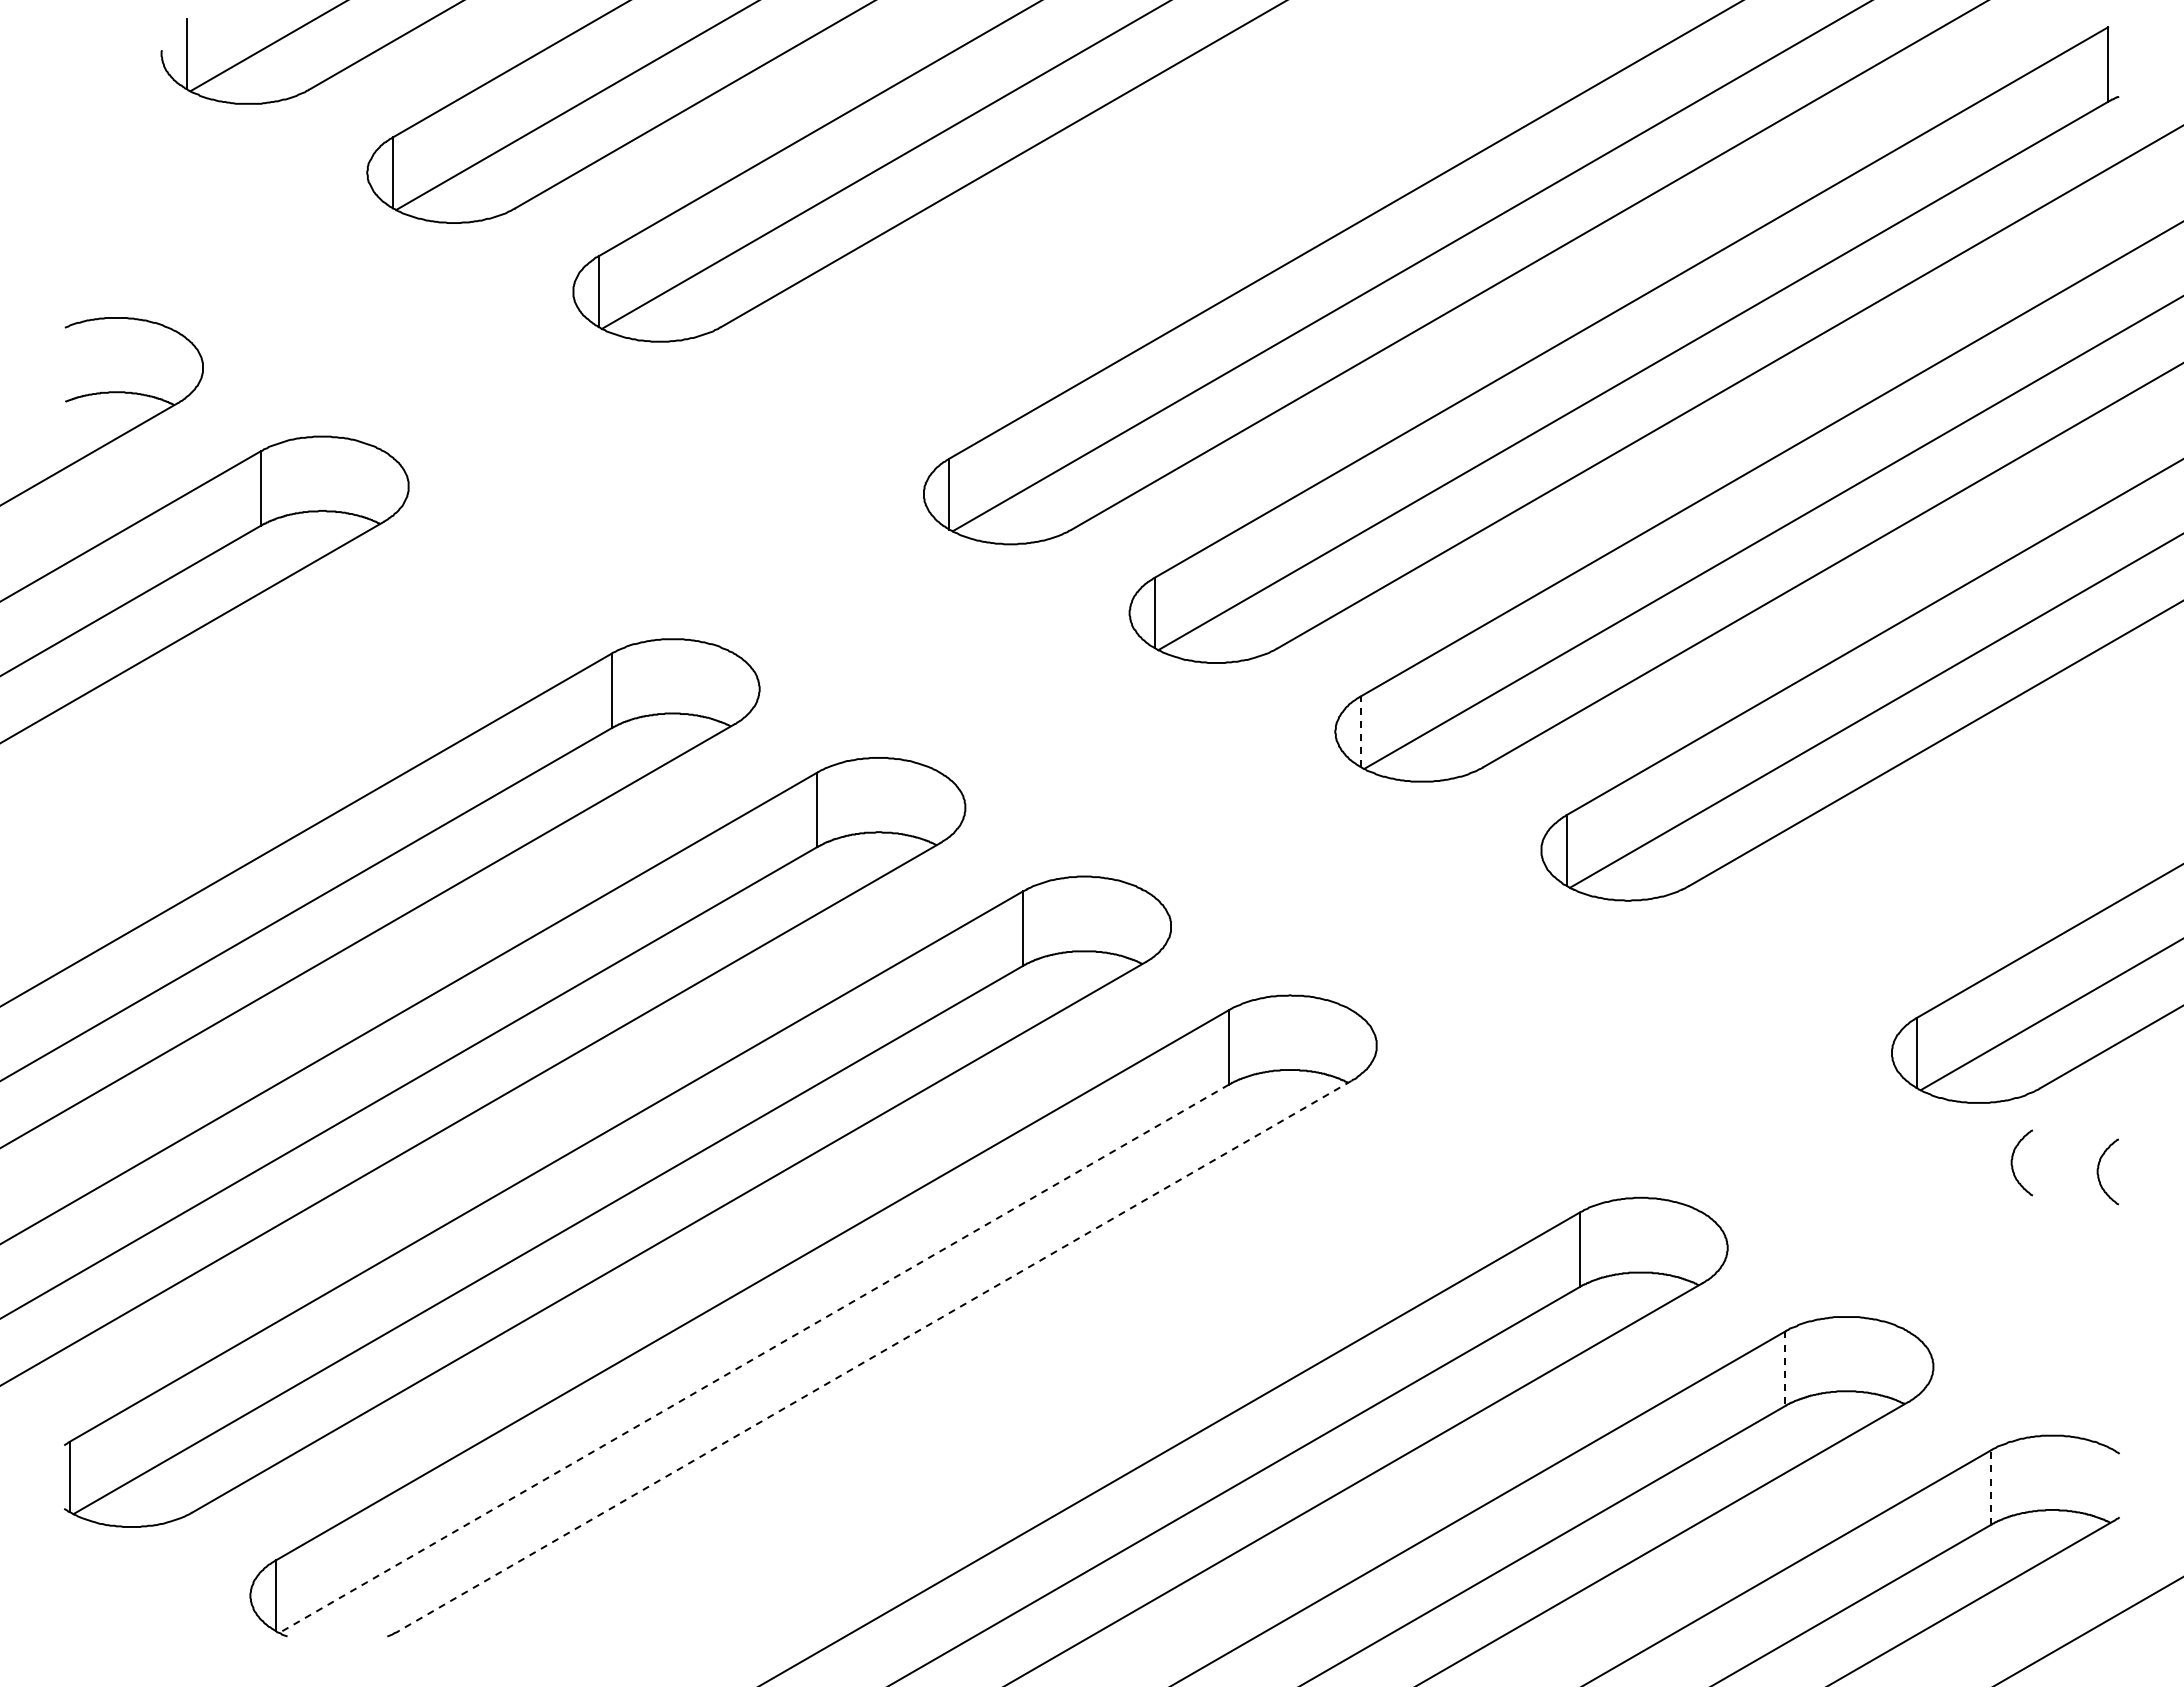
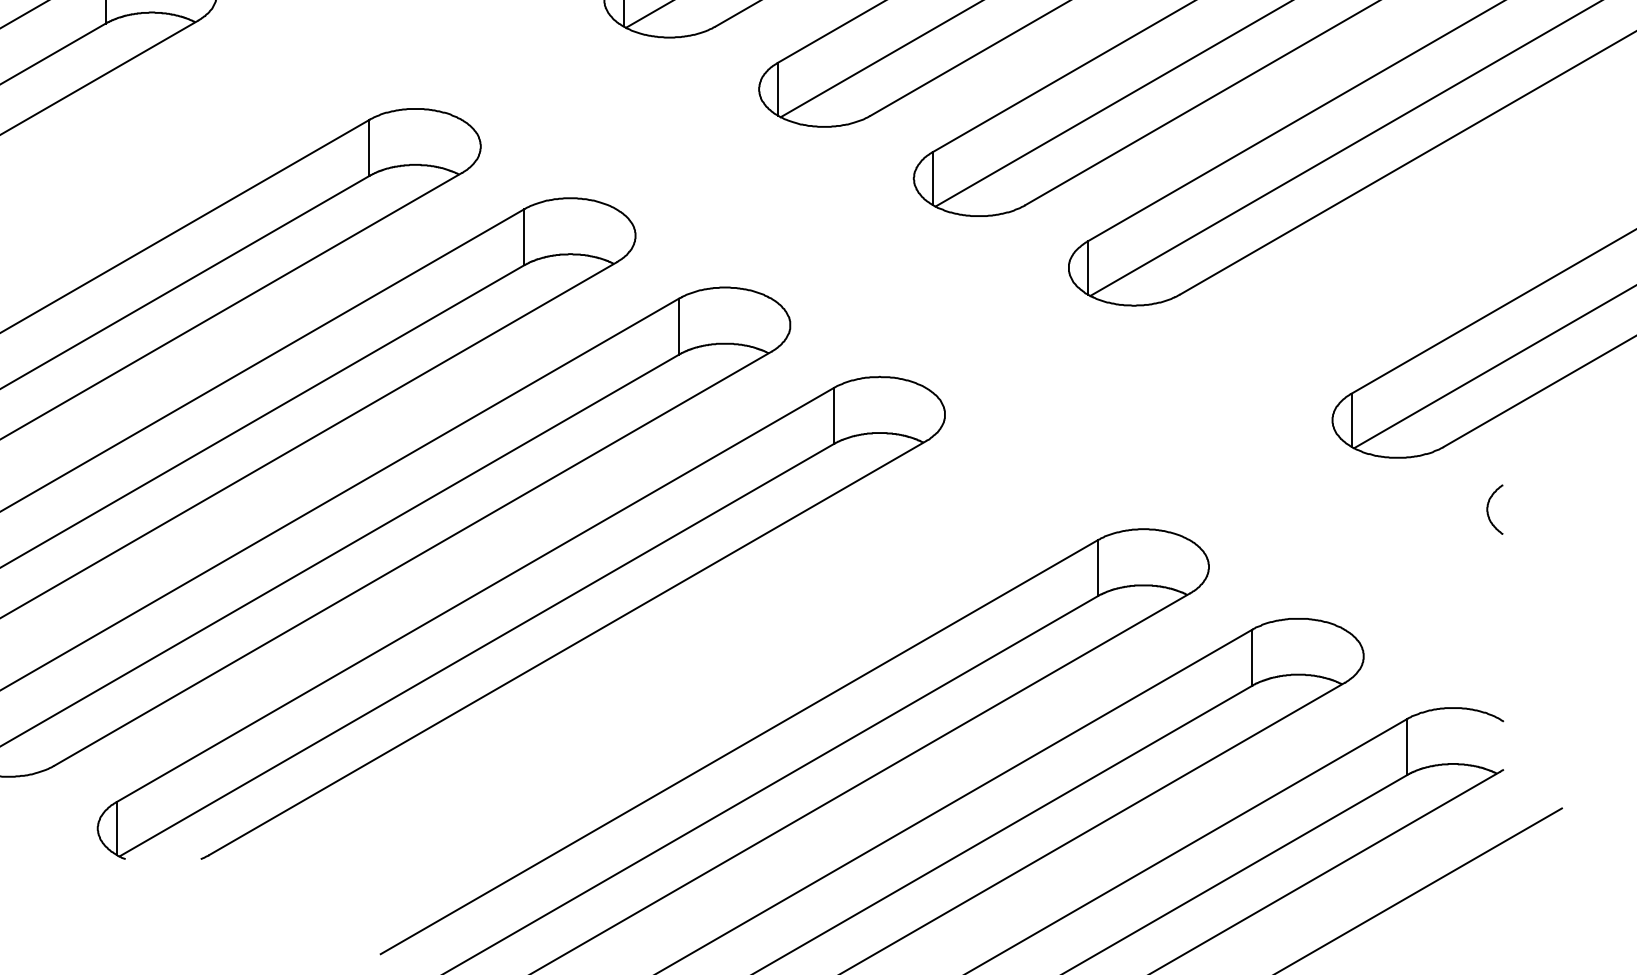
line: (1360, 731) -> (932, 178), dashed -> solid
curve: (2013, 1158) -> (1423, 499), removed
line: (874, 1356) -> (567, 648), dashed -> solid
line: (753, 1359) -> (476, 650), dashed -> solid
line: (1785, 1369) -> (1252, 658), dashed -> solid
line: (1991, 1487) -> (1407, 747), dashed -> solid

